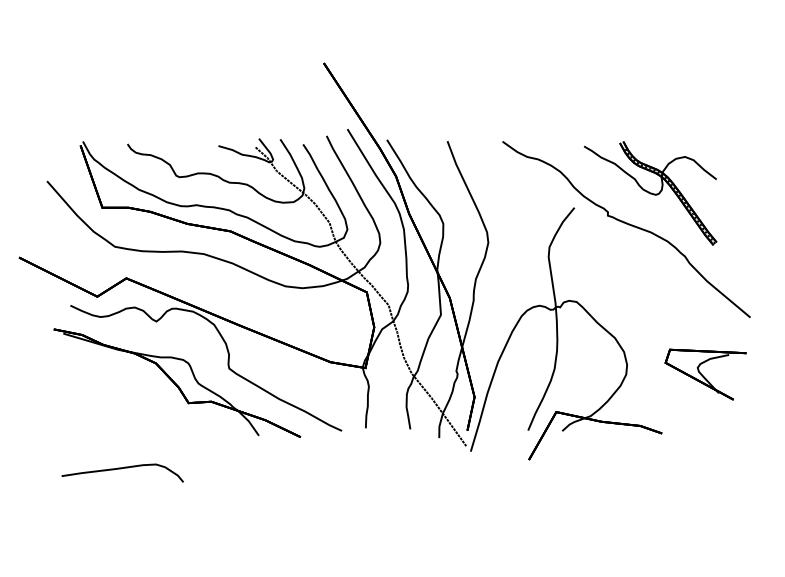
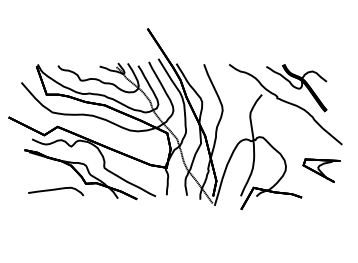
curve: (123, 470) -> (56, 190), moved

